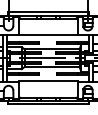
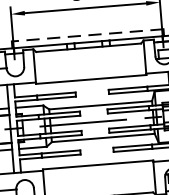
line: (47, 11) -> (86, 34), solid -> dashed

